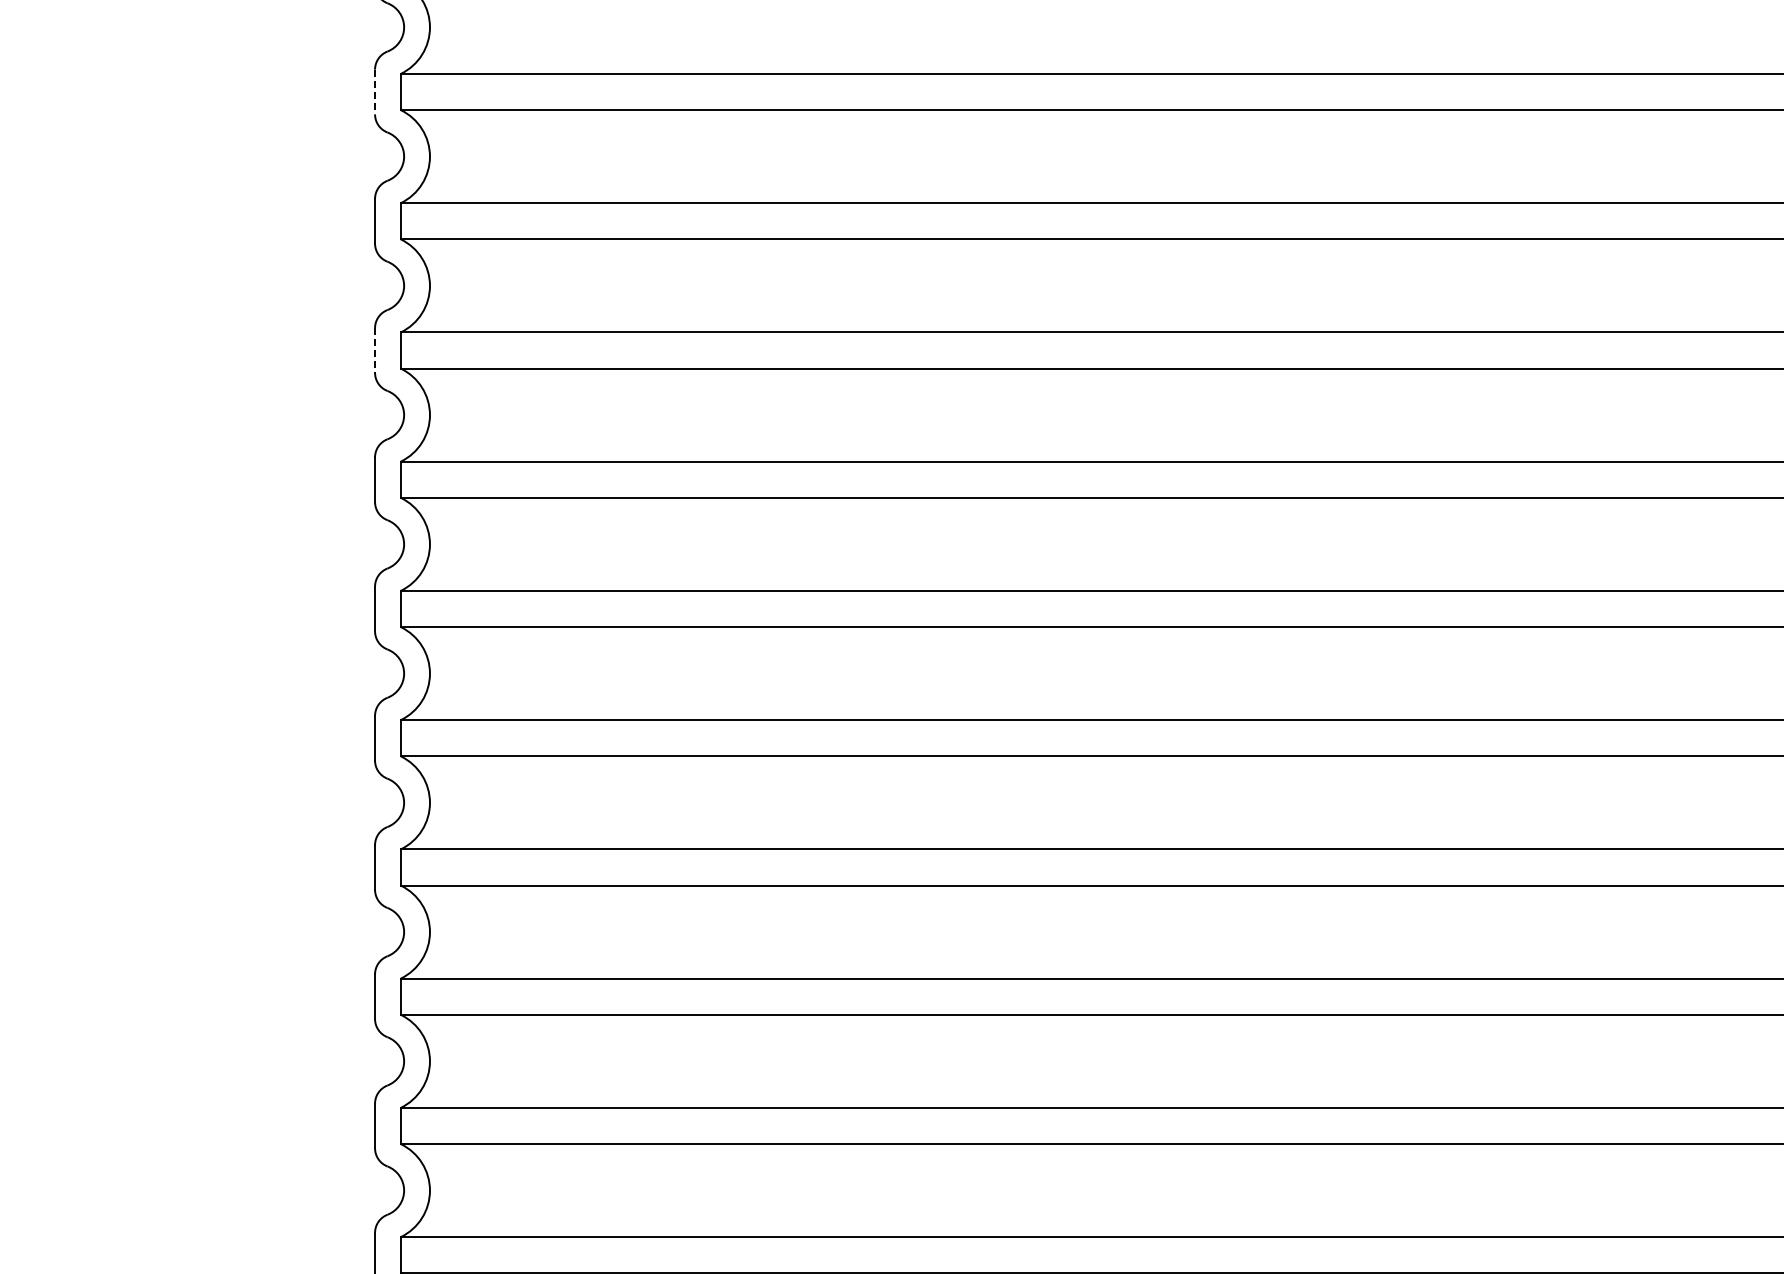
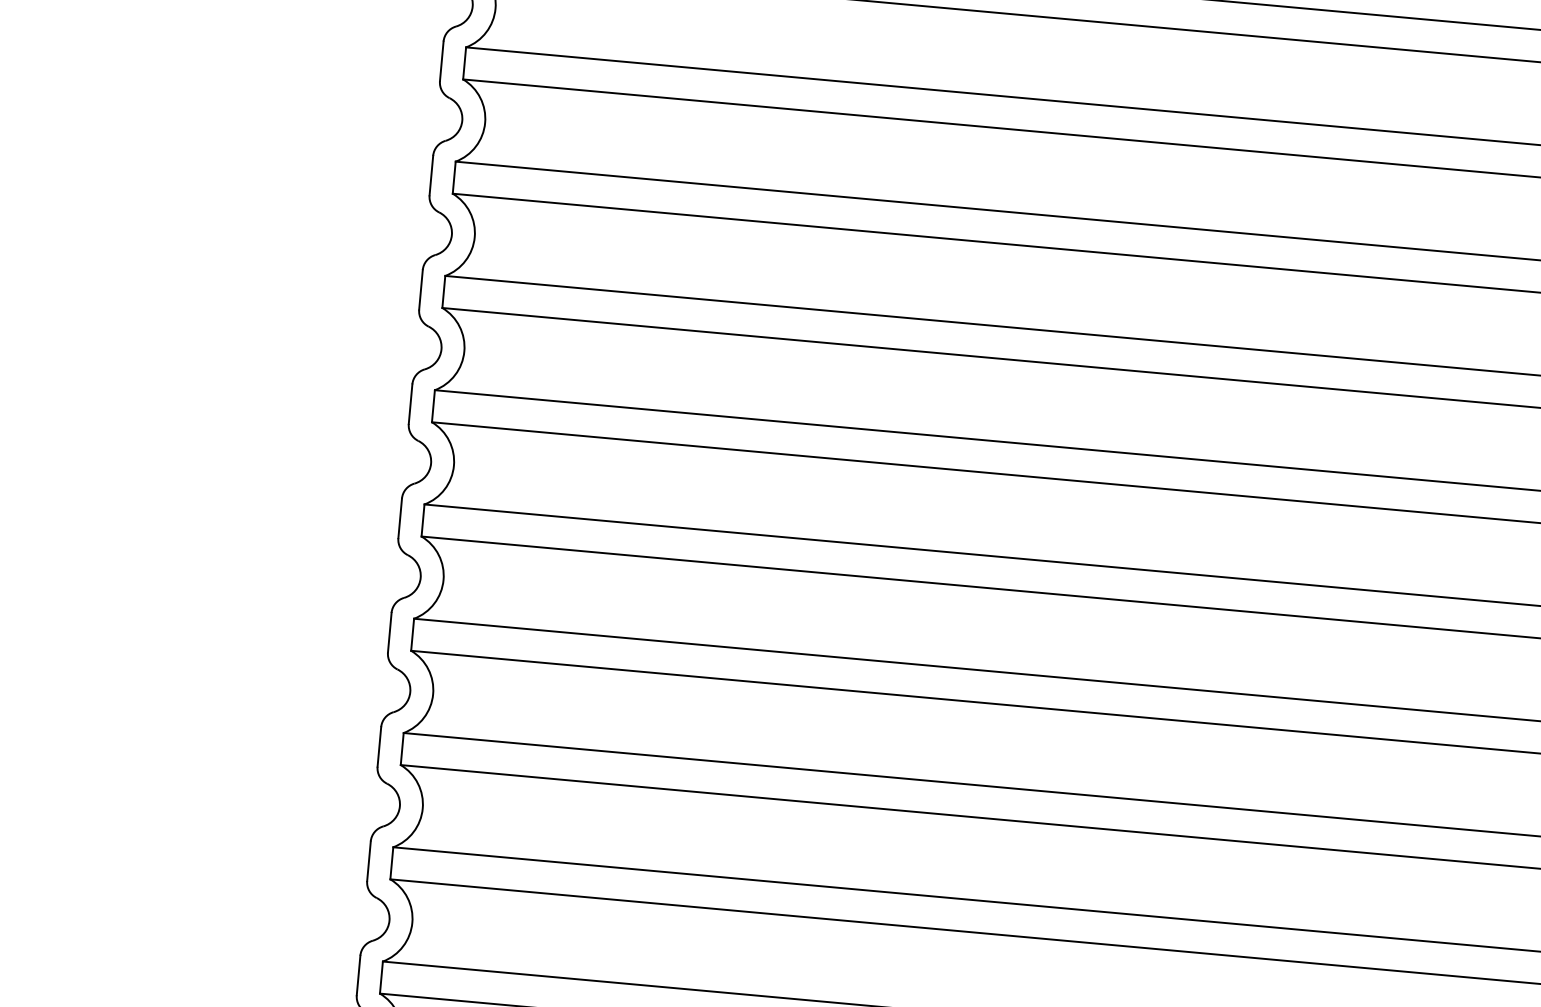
line: (375, 92) -> (442, 61), dashed -> solid
line: (375, 351) -> (421, 290), dashed -> solid

